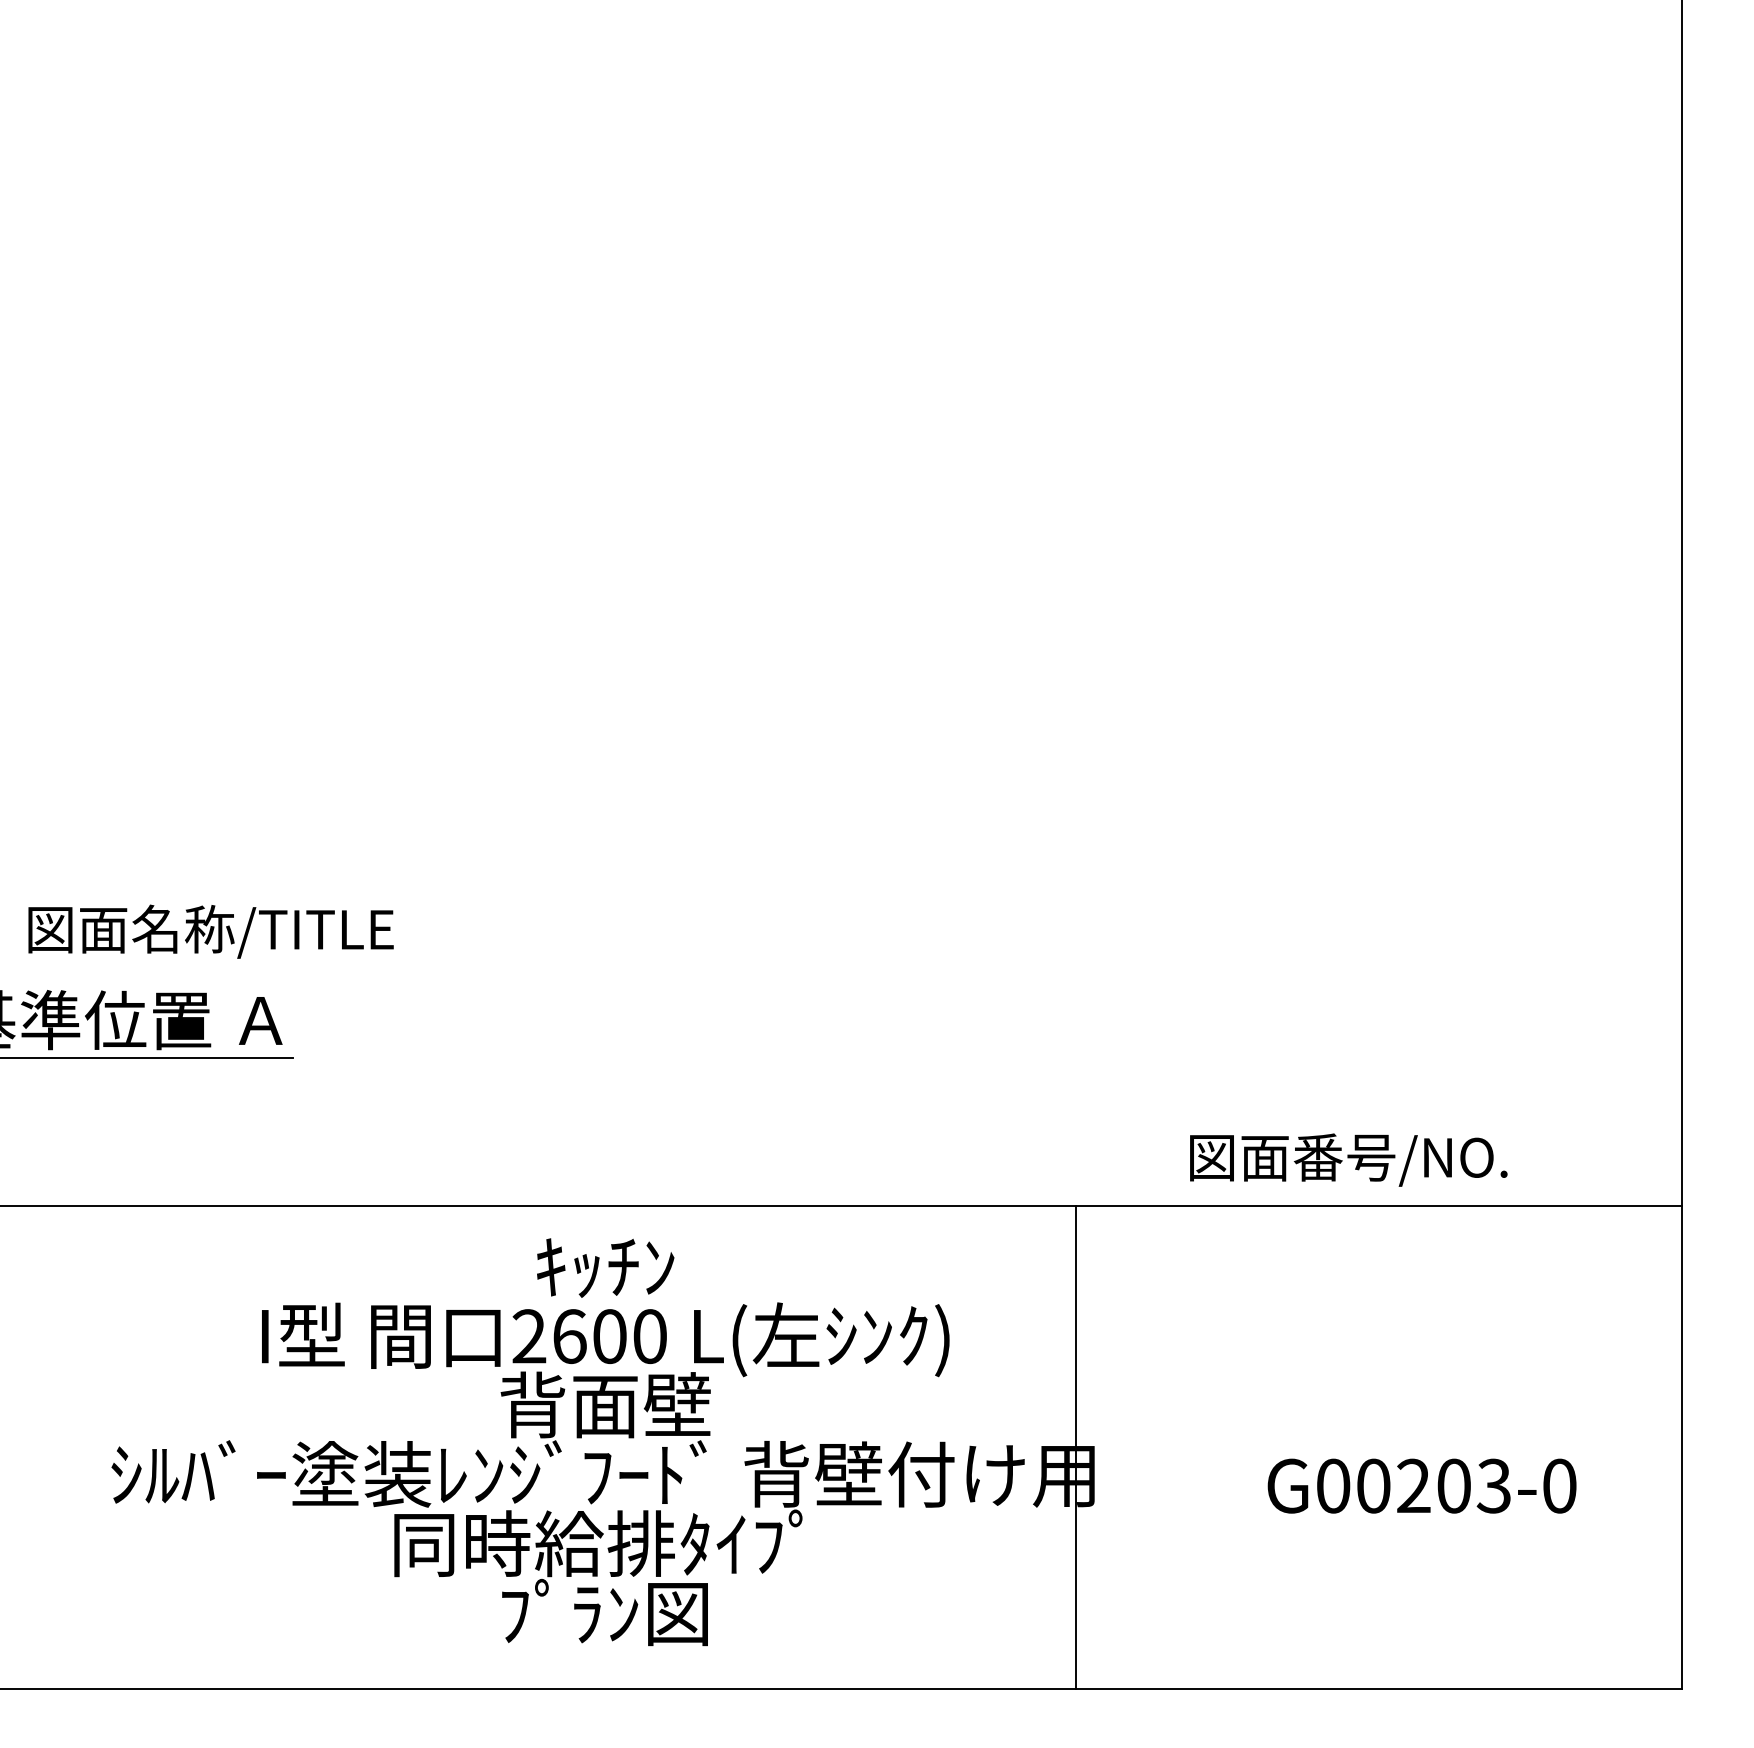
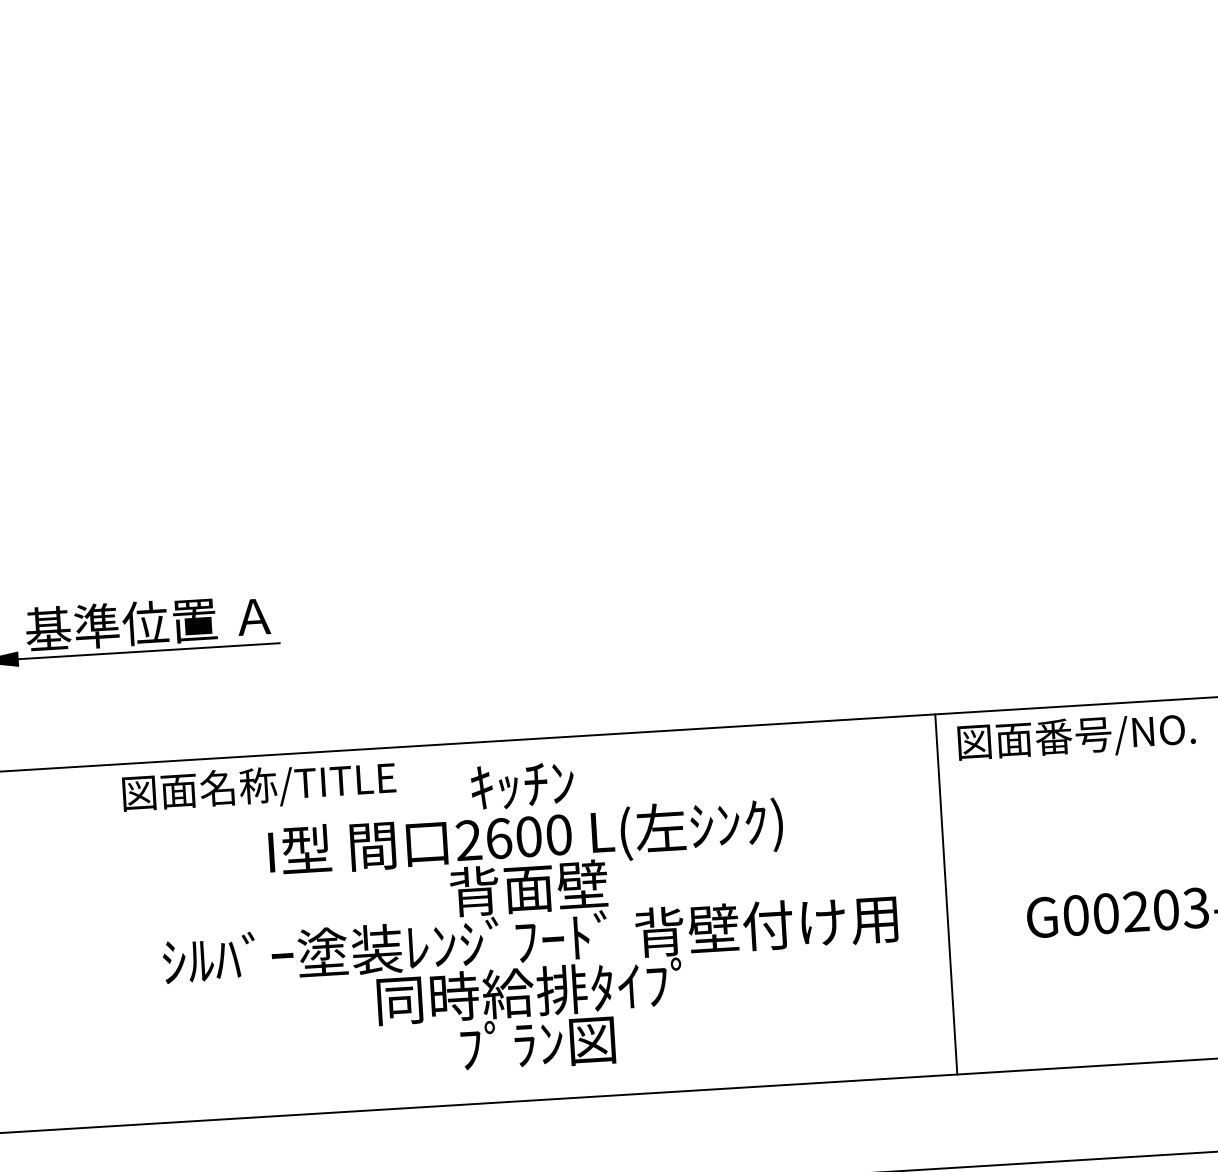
text: (210, 931) -> (258, 787), moved
text: (1348, 1159) -> (1076, 737), moved
line: (1075, 1447) -> (945, 894), moved

